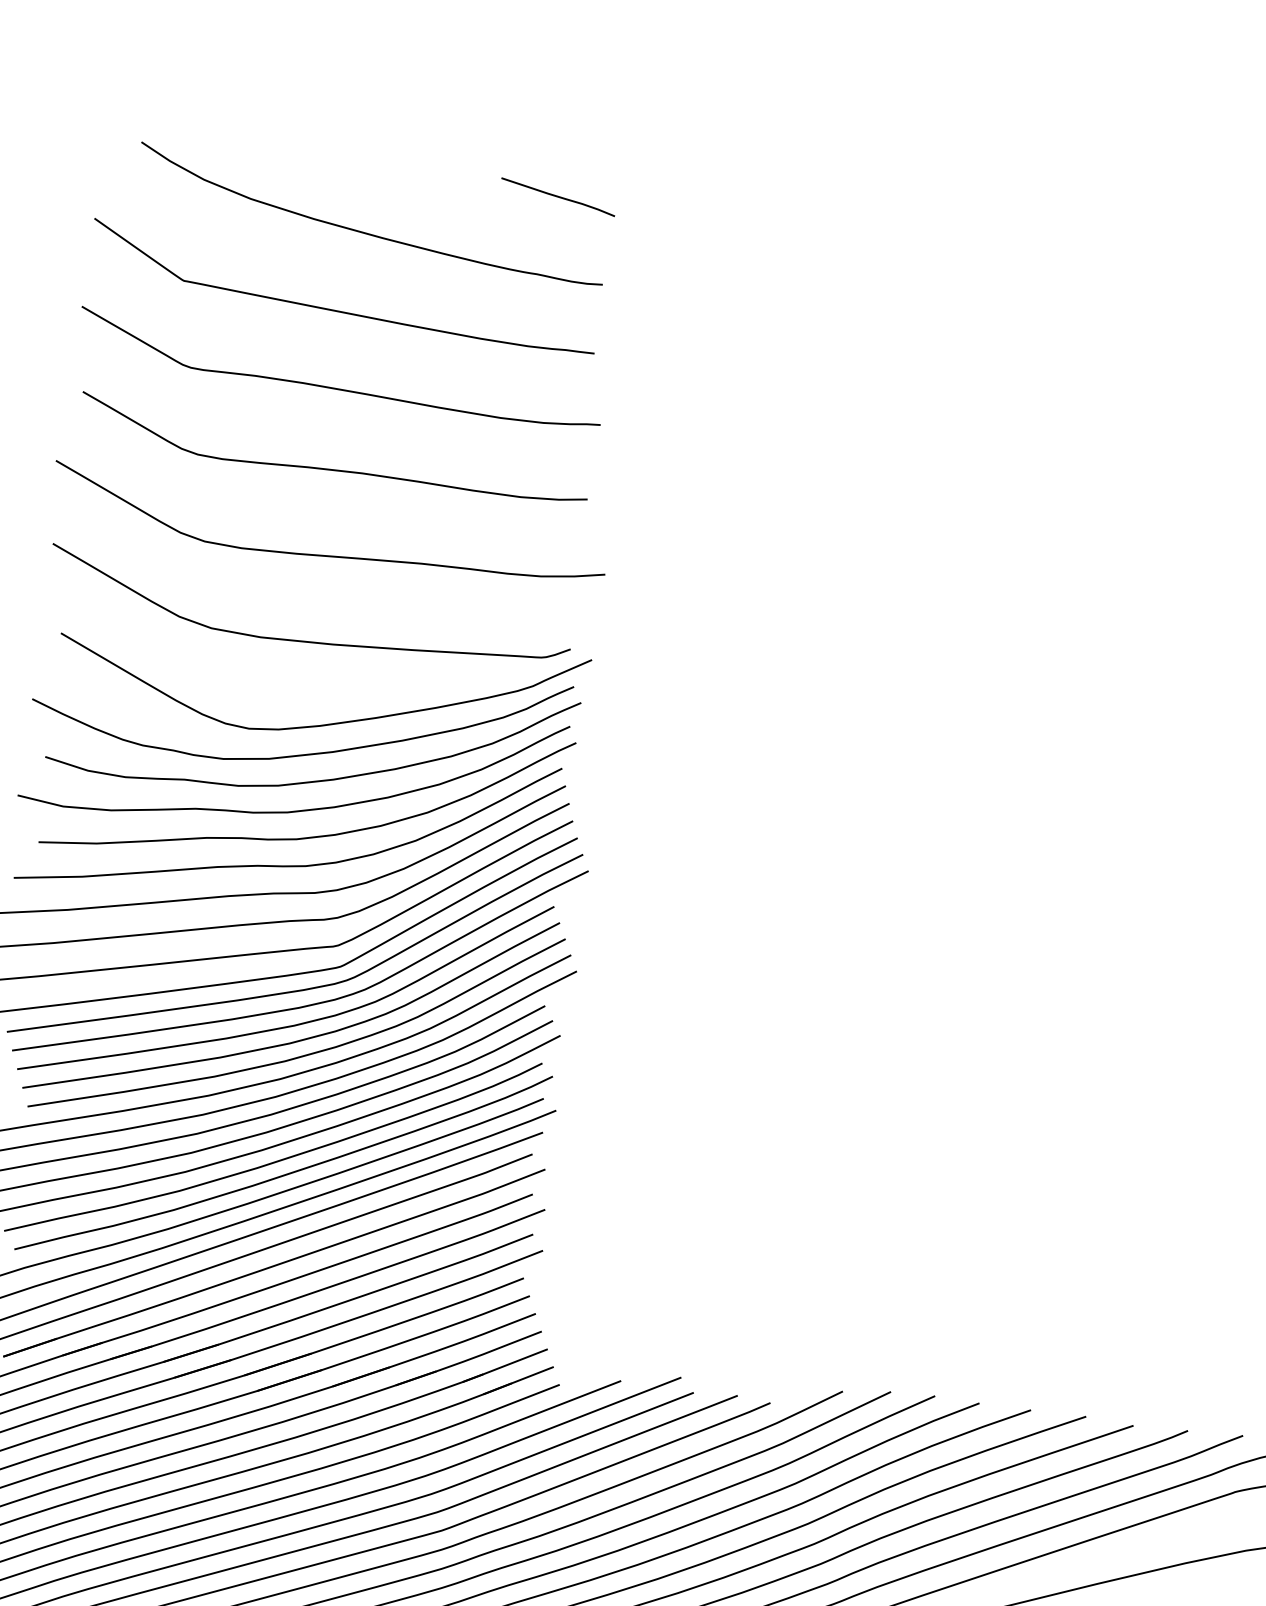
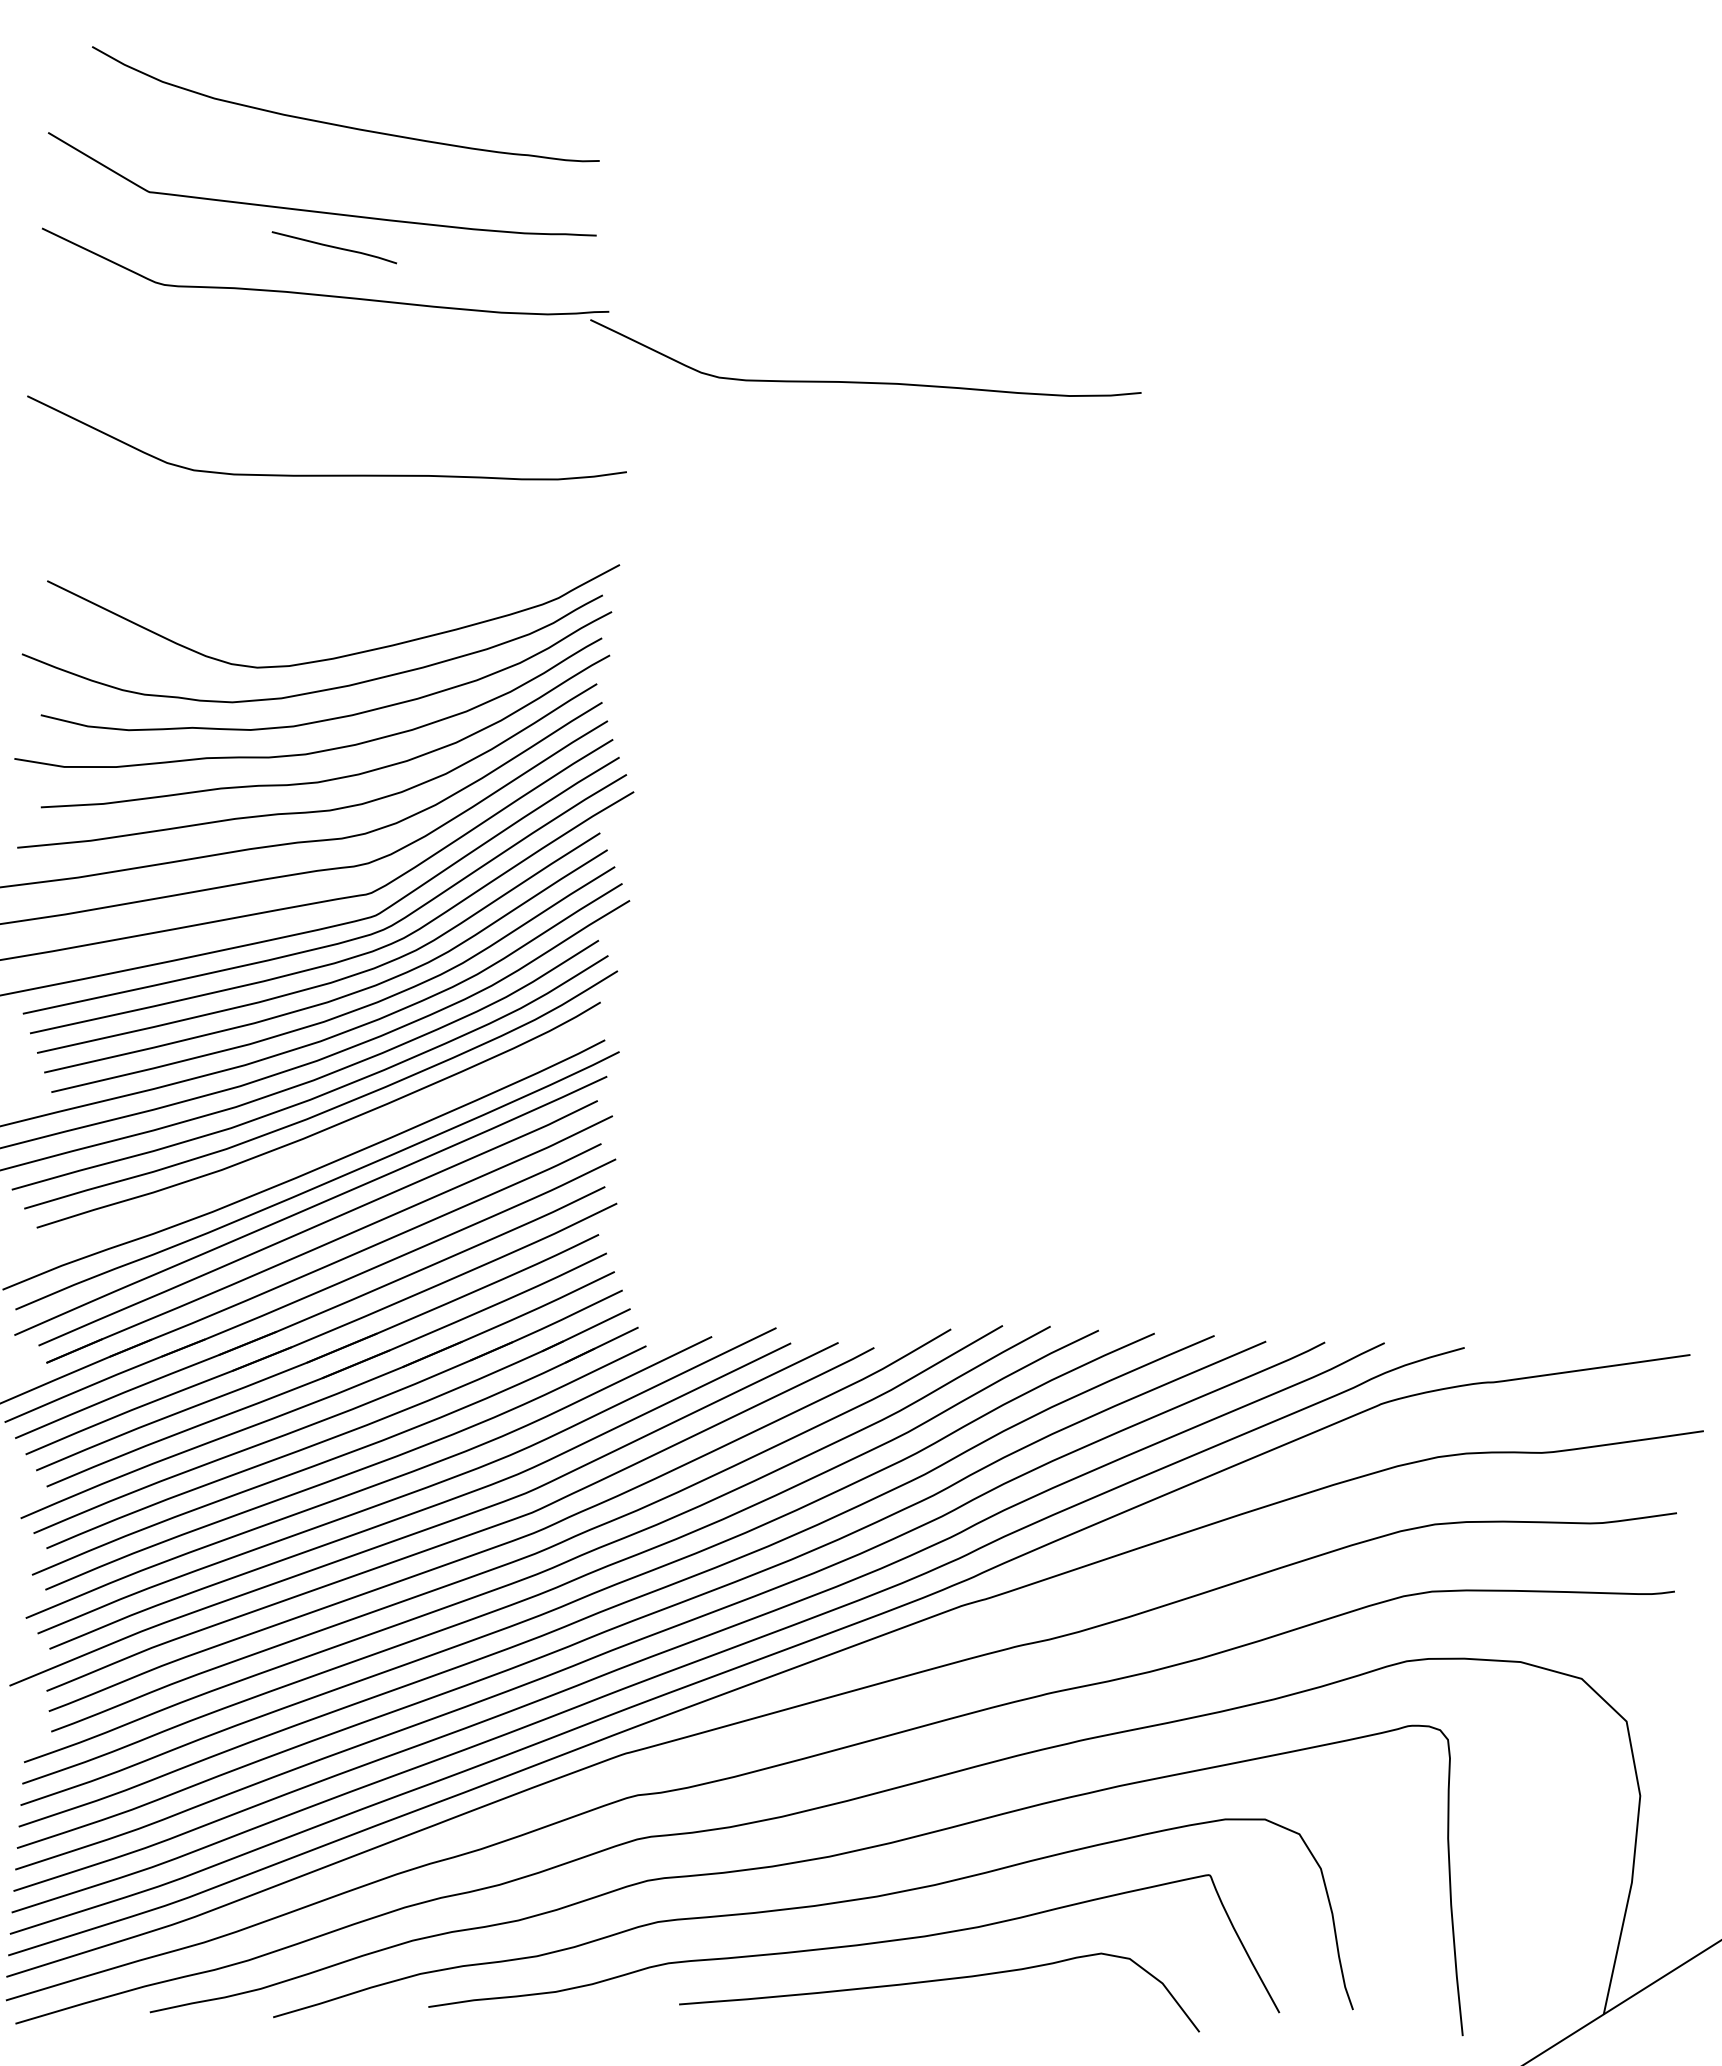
curve: (558, 197) -> (334, 247), moved
curve: (332, 468) -> (865, 381), moved
curve: (308, 641) -> (313, 568), removed
curve: (287, 1172) -> (336, 1141), removed

